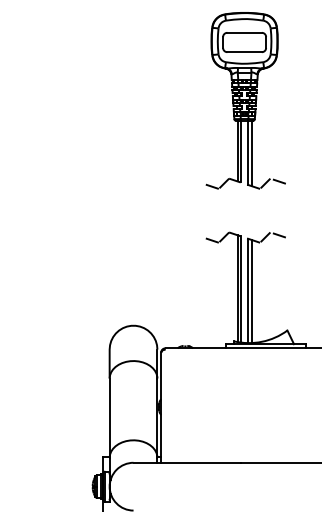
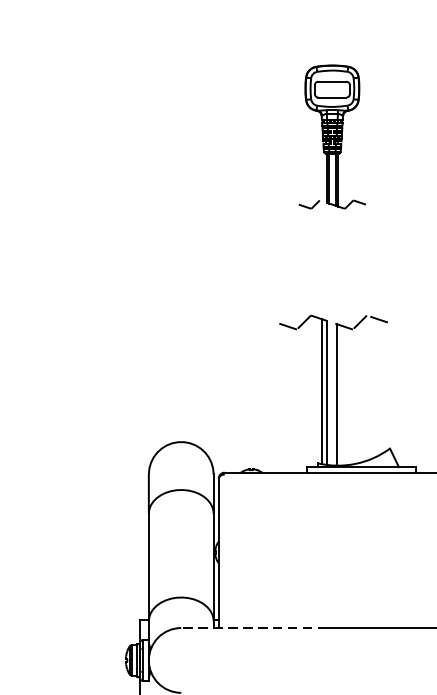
part: (245, 100) -> (333, 136), size x0.6
line: (251, 291) -> (341, 395), removed
line: (187, 462) -> (254, 627), solid -> dashed

